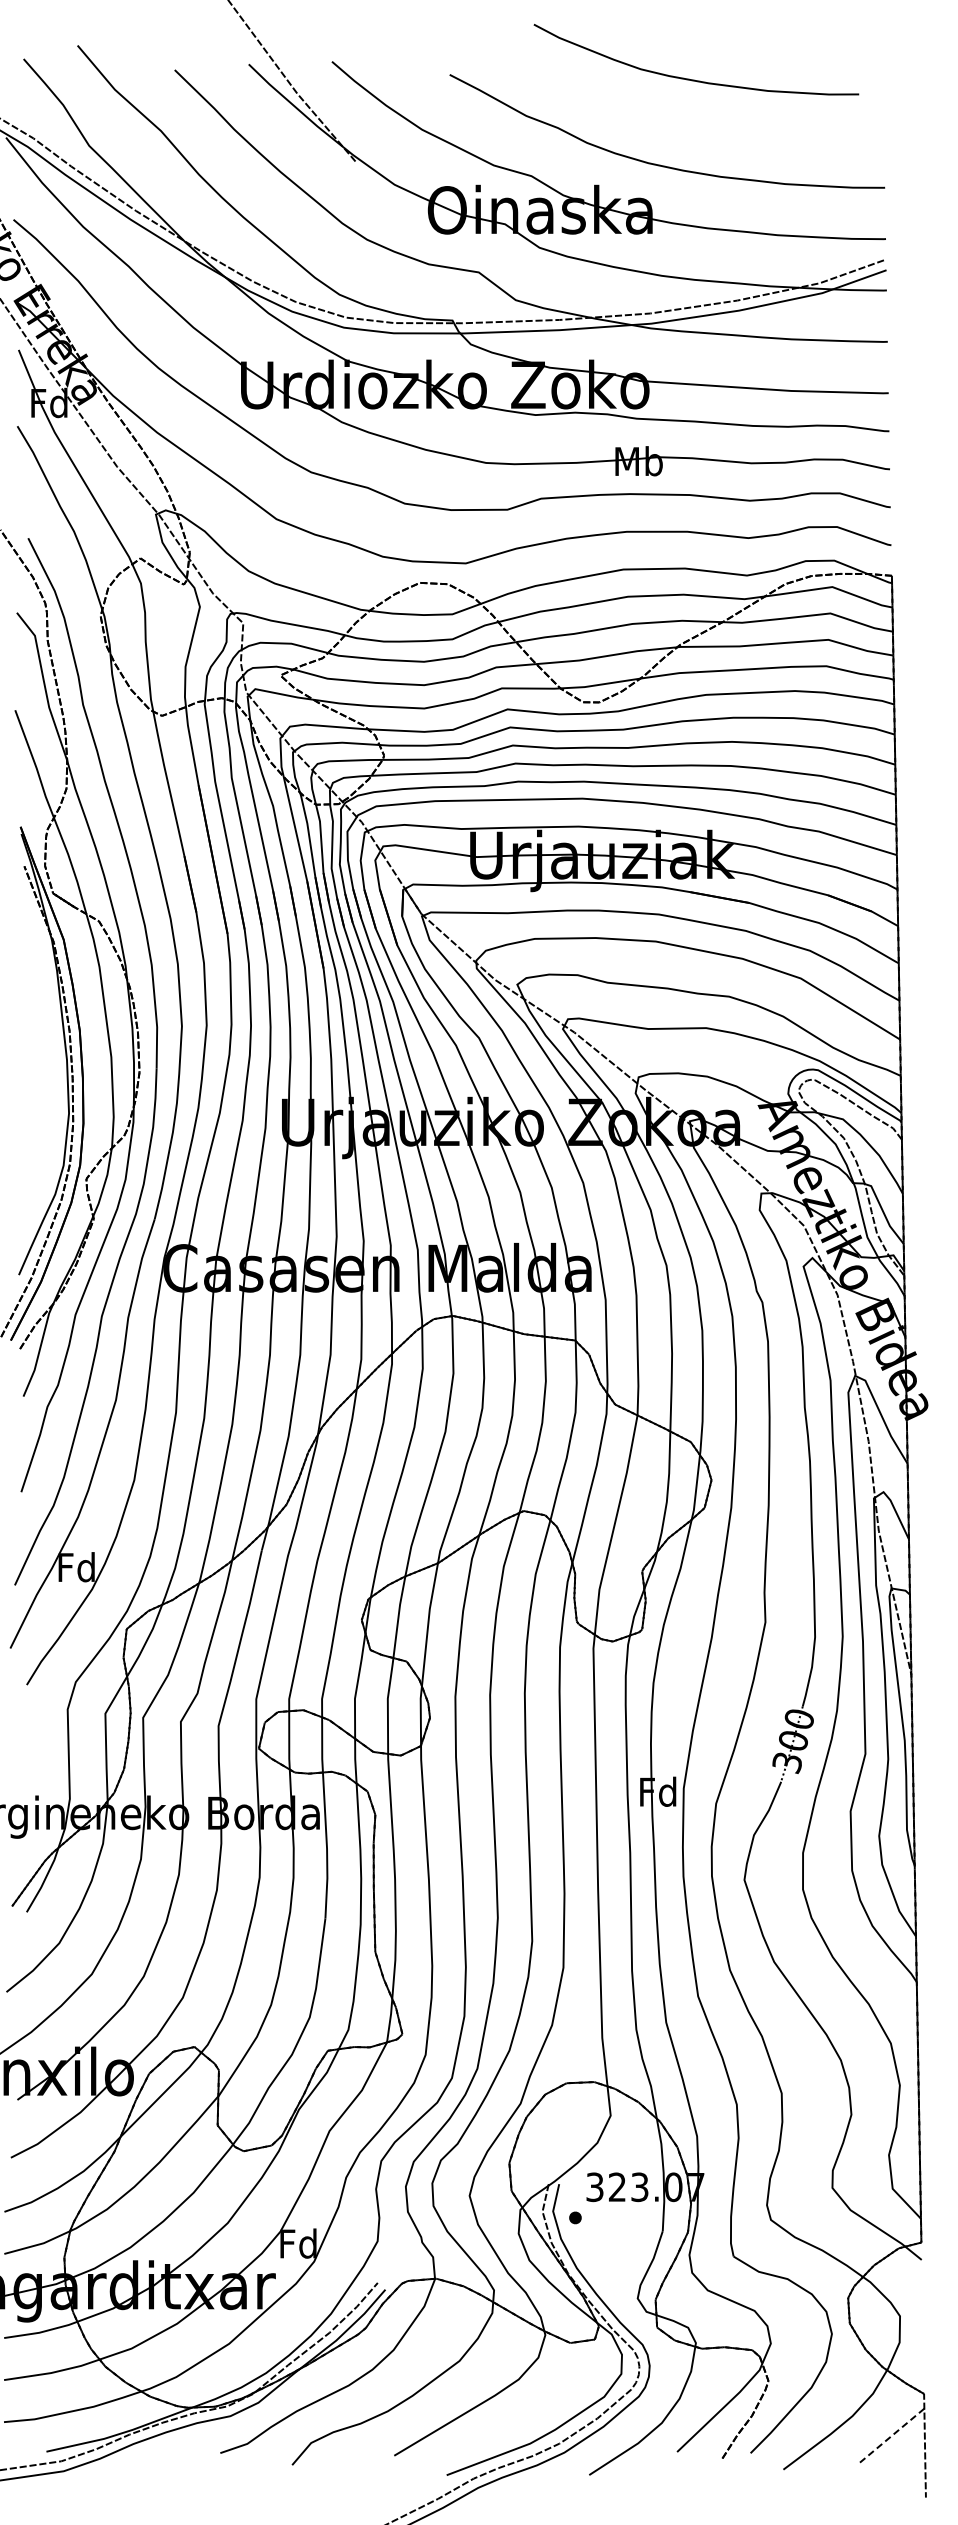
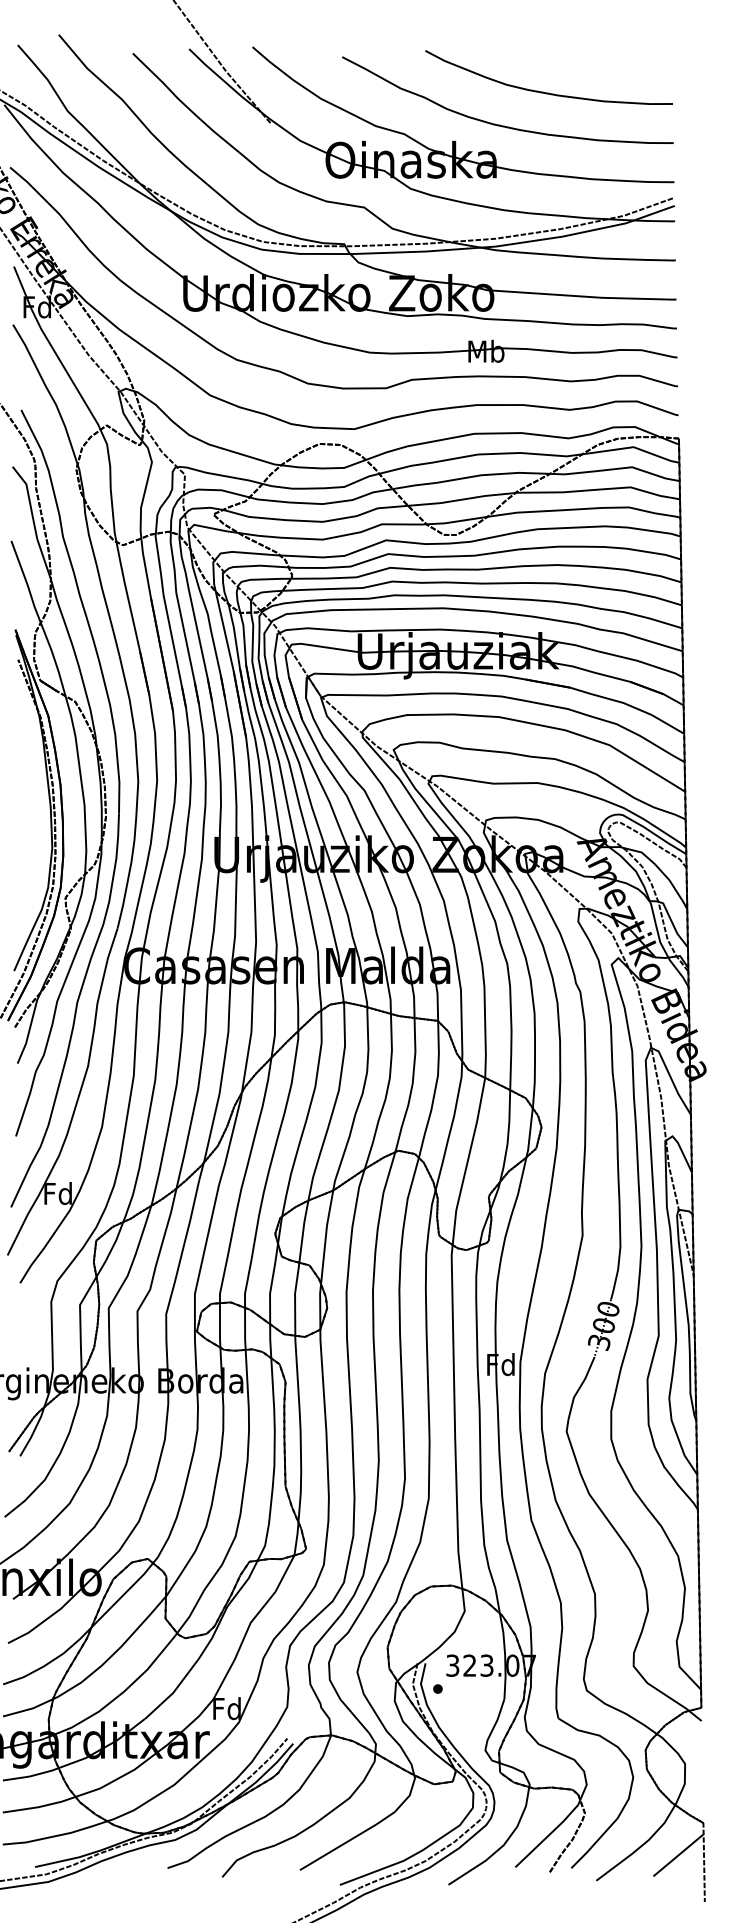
curve: (694, 79) -> (547, 92), moved
line: (890, 2436) -> (677, 1855), dashed -> solid

